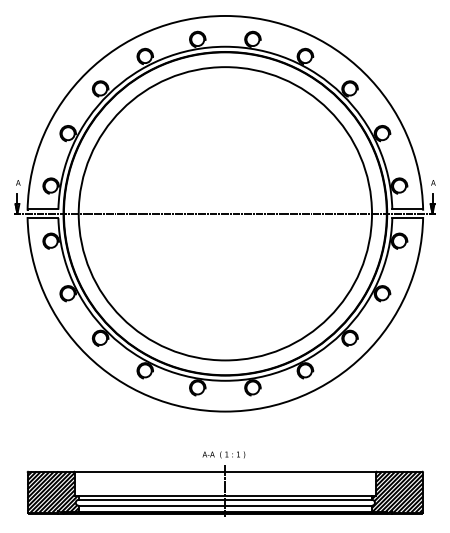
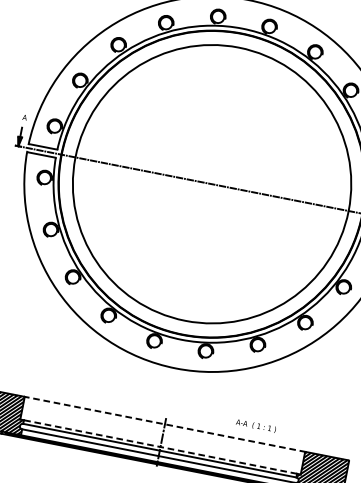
text: (223, 454) -> (255, 425), moved
line: (225, 471) -> (165, 424), solid -> dashed
line: (225, 495) -> (160, 446), solid -> dashed

